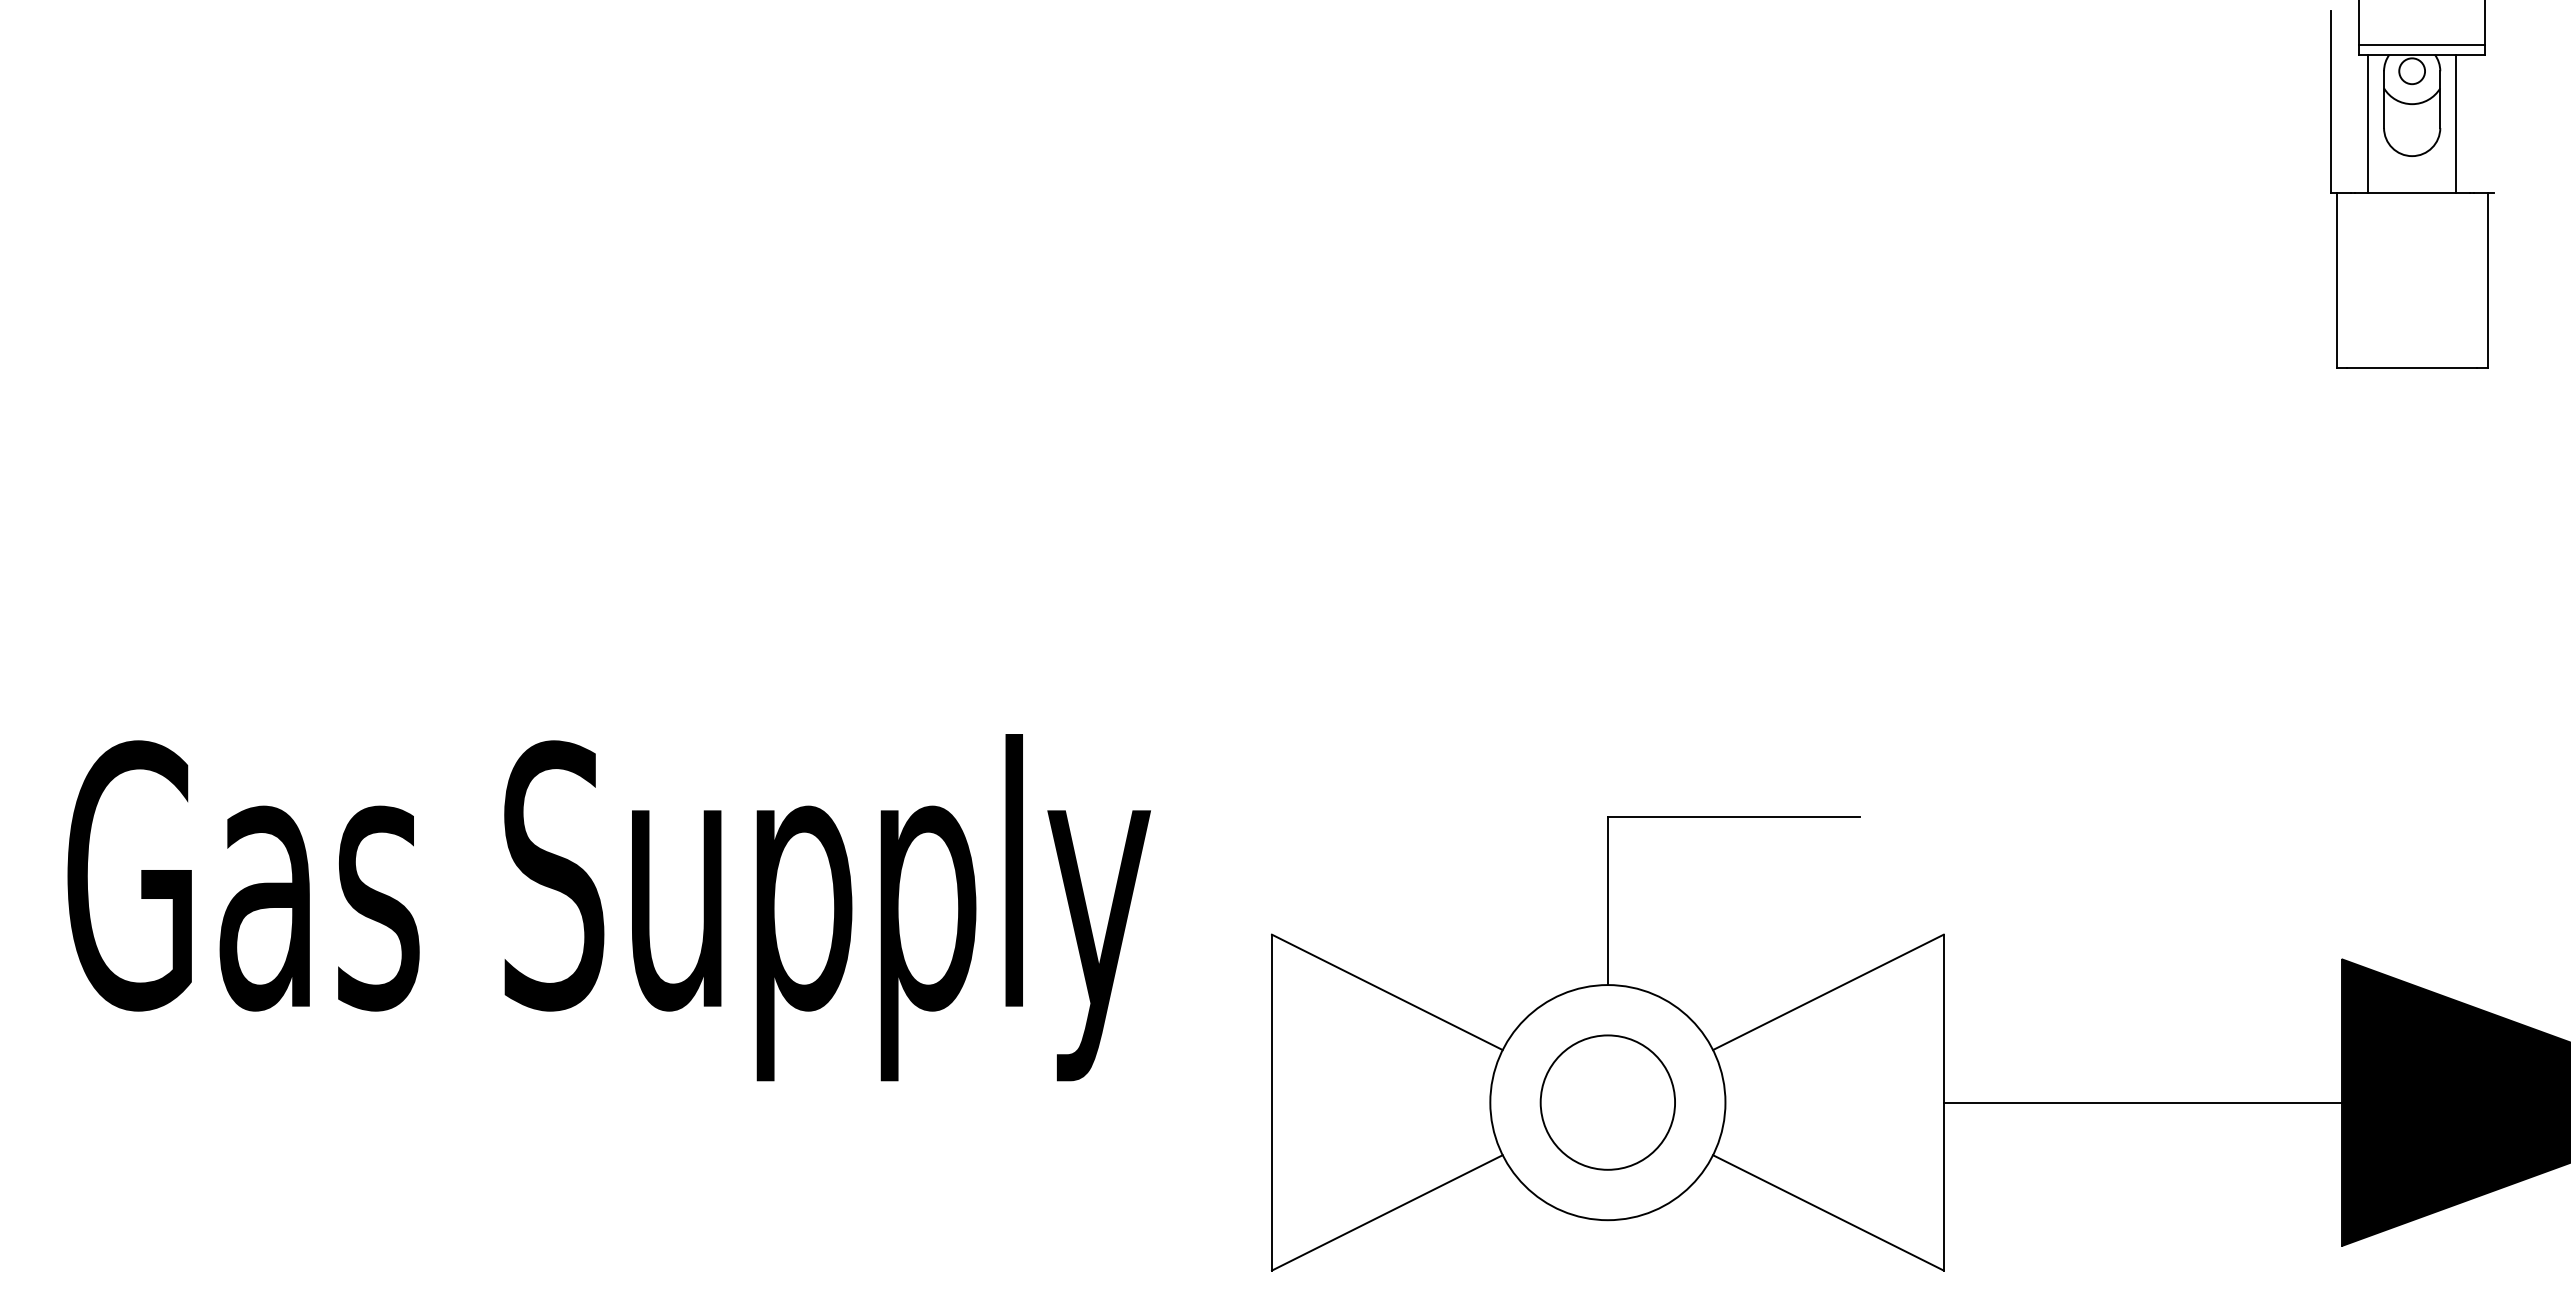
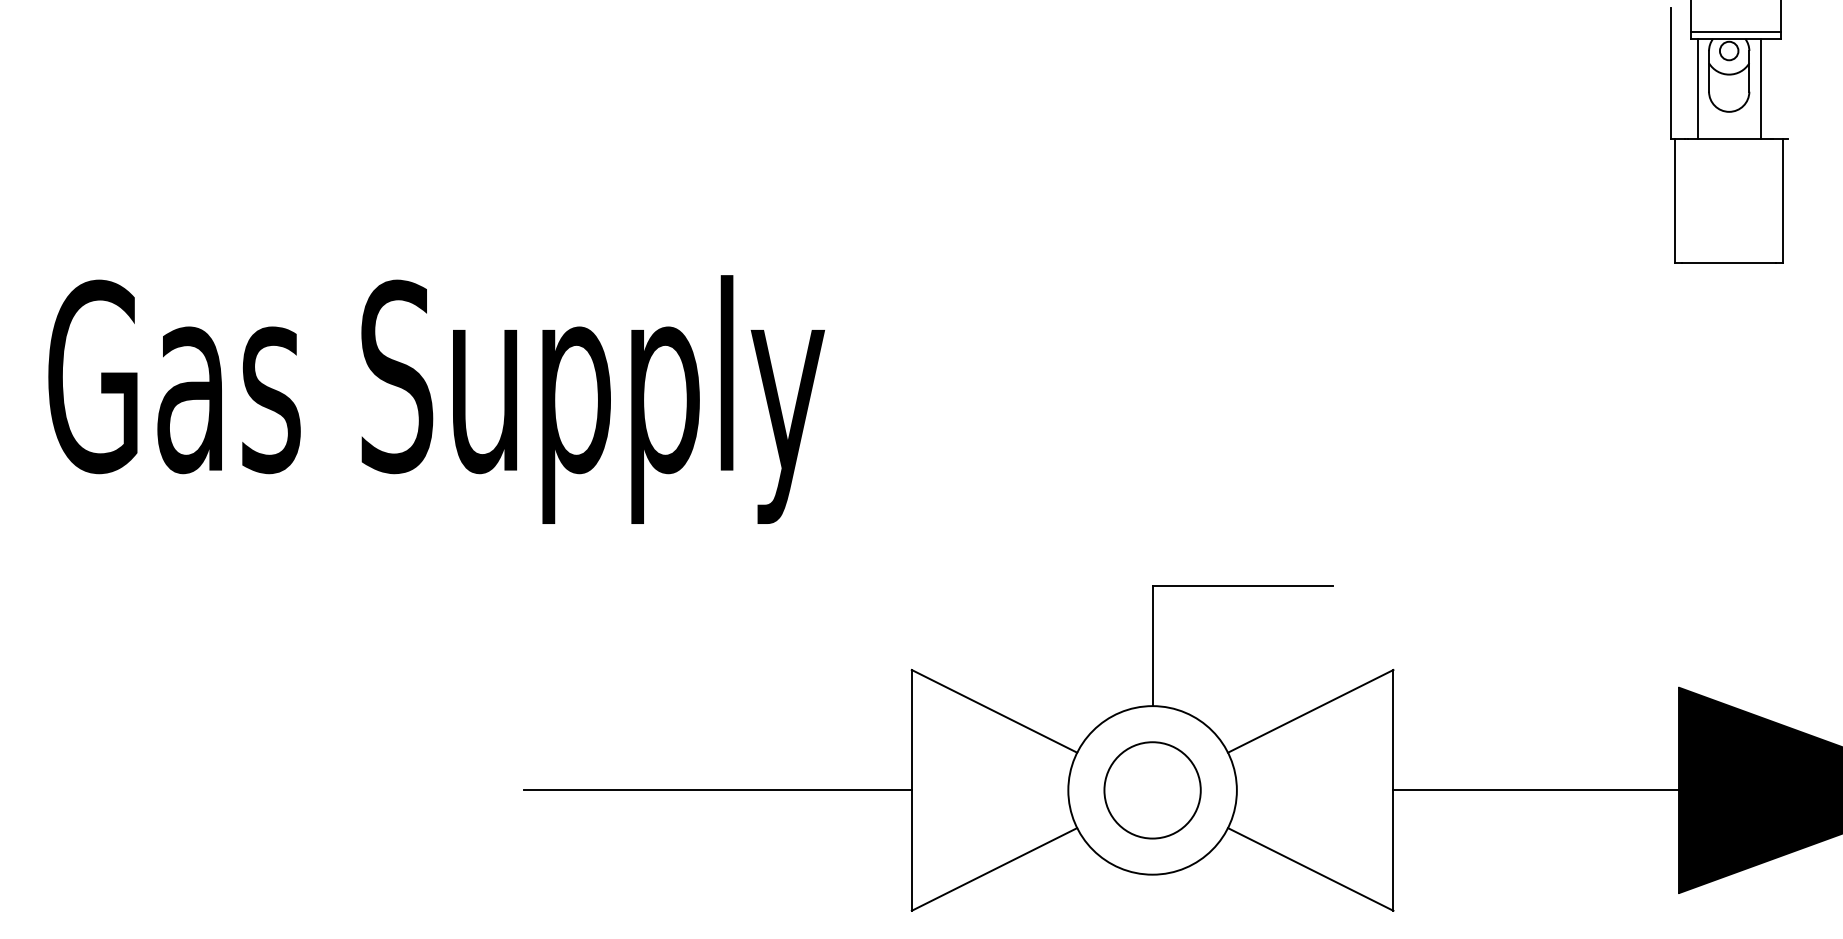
text: (608, 907) -> (436, 399), moved
line: (1000, 1102) -> (717, 790), added

